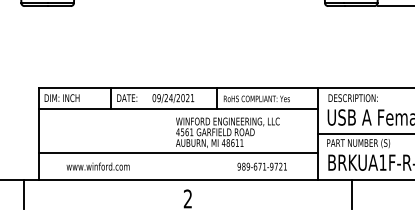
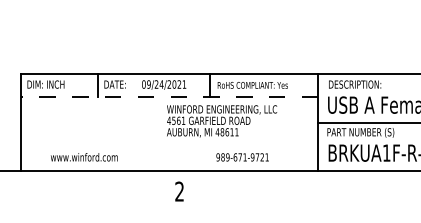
line: (178, 109) -> (169, 96), solid -> dashed
line: (178, 153) -> (169, 143), removed
text: (261, 166) -> (241, 157), moved
line: (24, 193) -> (6, 185), removed
line: (352, 193) -> (354, 185), removed

